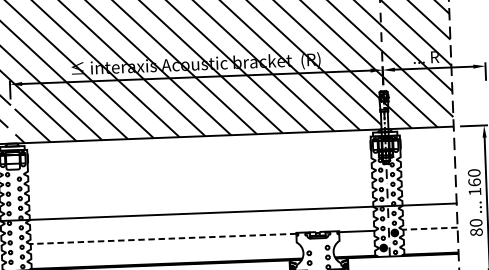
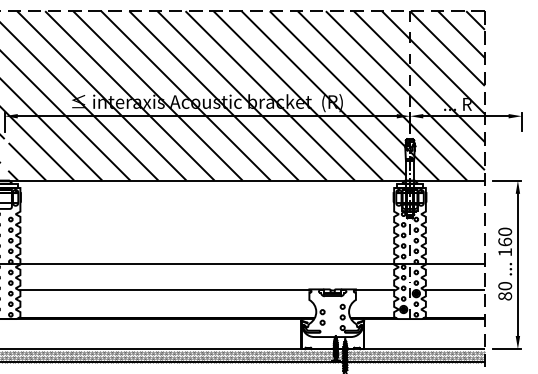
line: (429, 228) -> (454, 290), dashed -> solid
line: (163, 238) -> (164, 290), dashed -> solid

